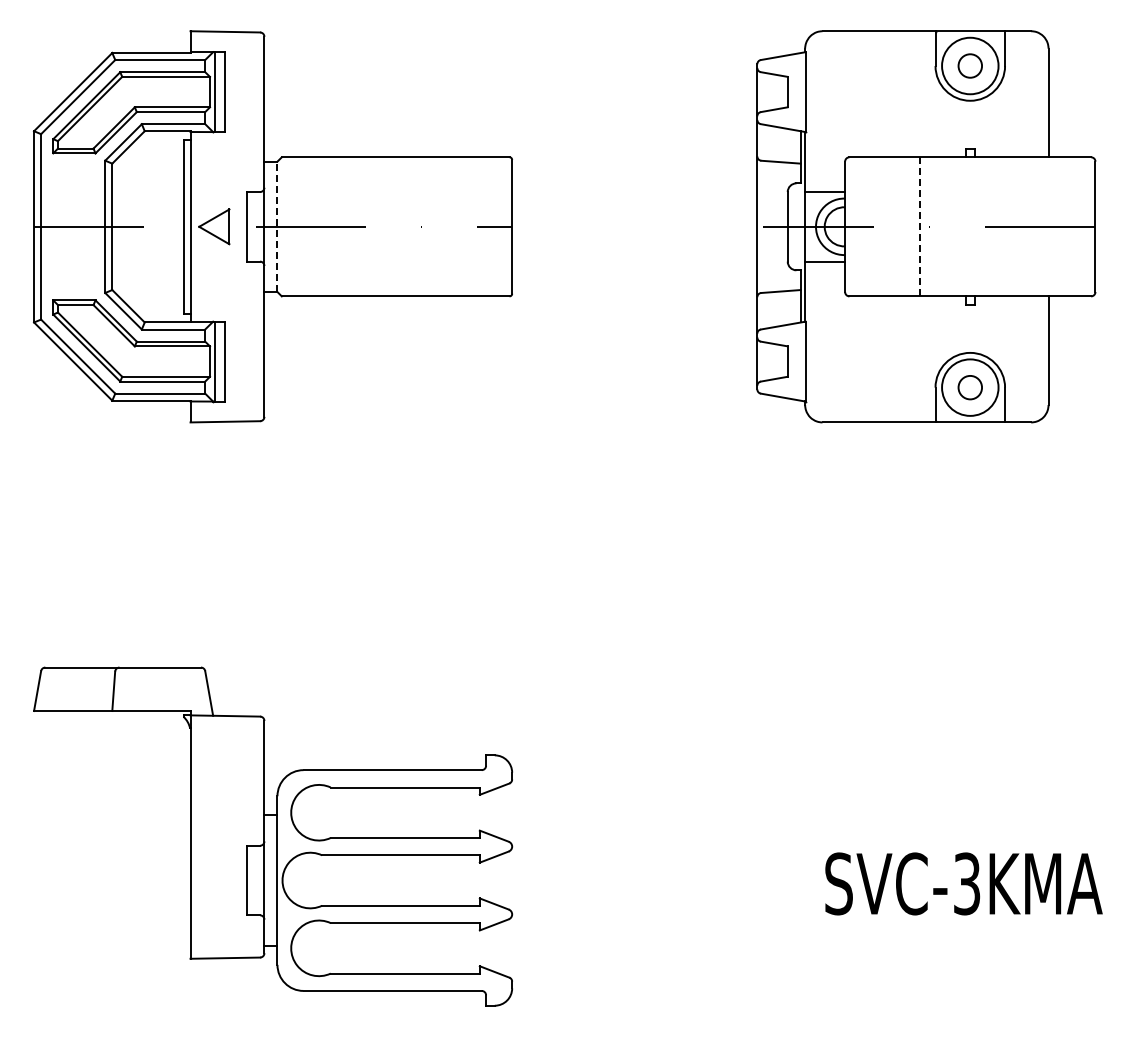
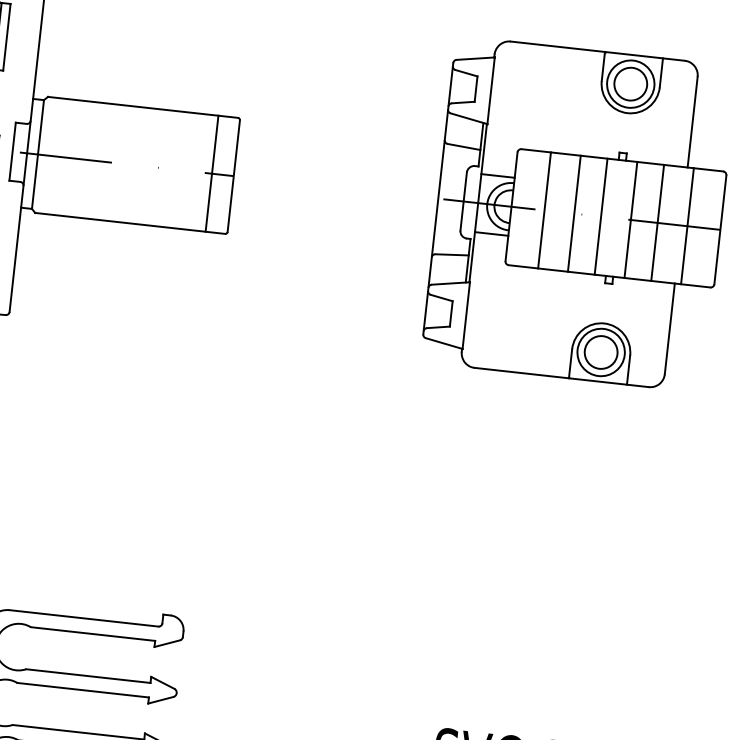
circle: (969, 65) -> (630, 83), size x1.67
line: (277, 226) -> (38, 154), dashed -> solid
line: (486, 226) -> (212, 173), added
line: (884, 226) -> (544, 210), added
line: (920, 226) -> (574, 213), dashed -> solid
line: (952, 226) -> (601, 216), added
line: (988, 226) -> (631, 219), added
line: (1020, 226) -> (657, 222), added
line: (1056, 226) -> (687, 225), added
circle: (969, 387) -> (600, 352), size x1.67

